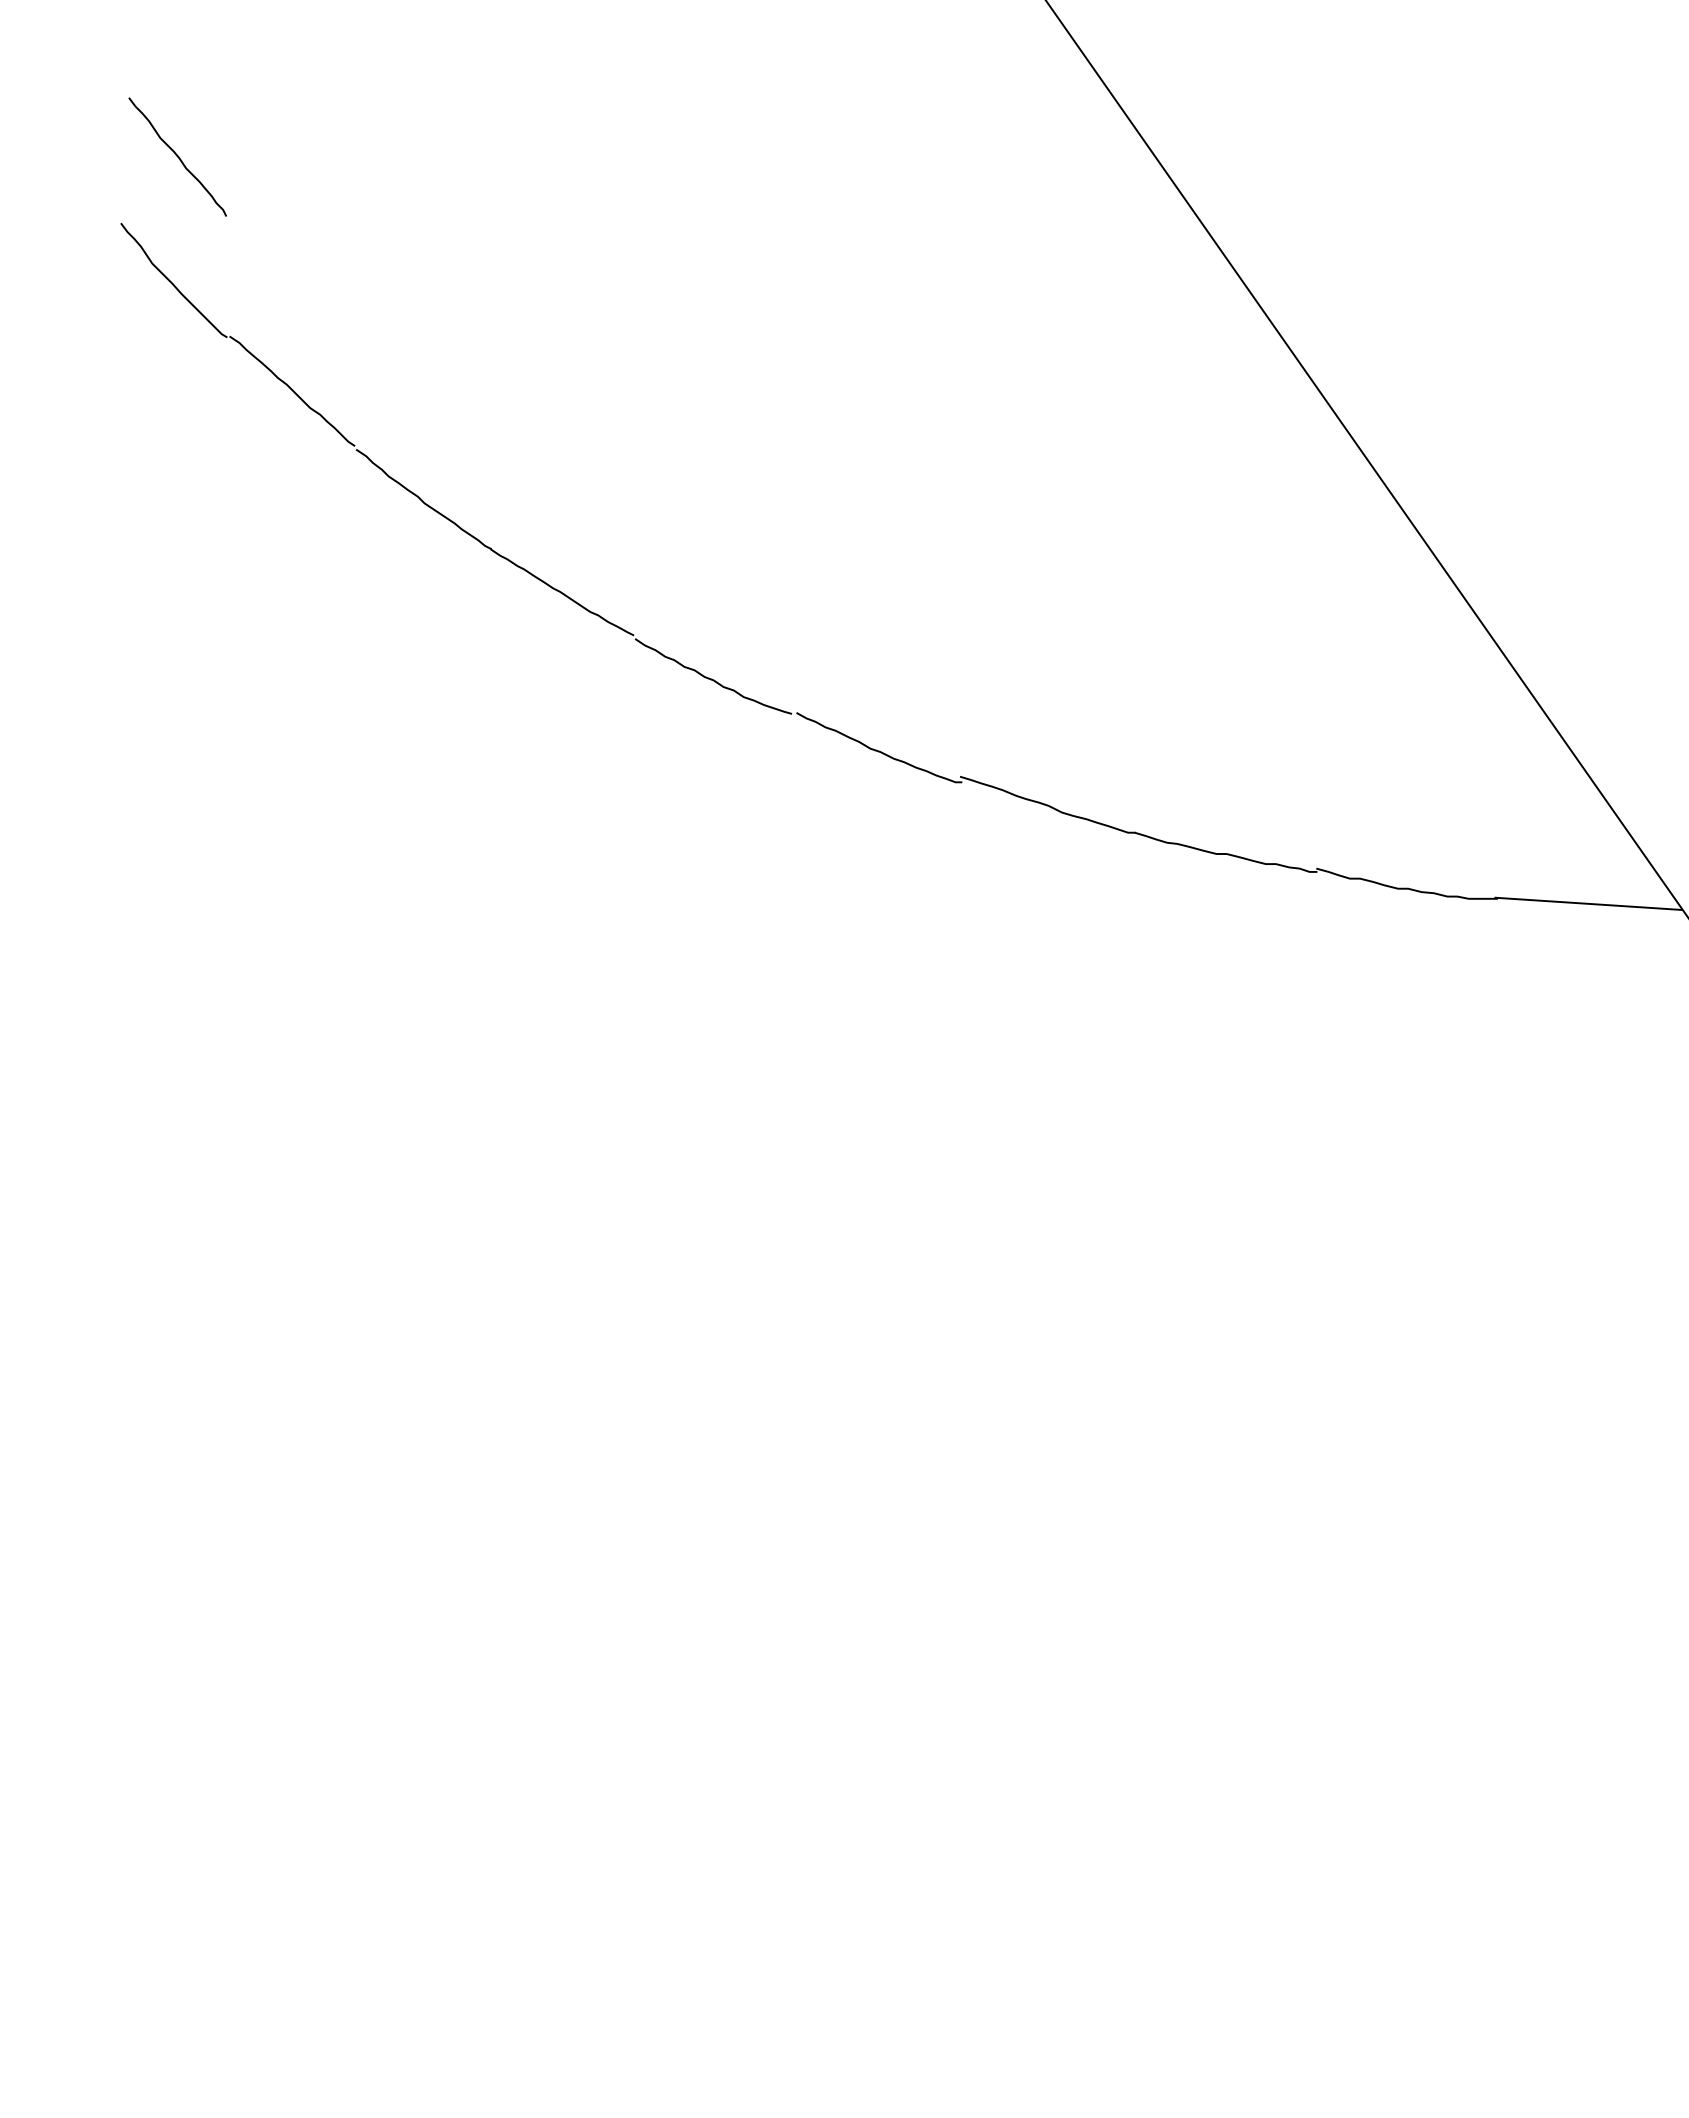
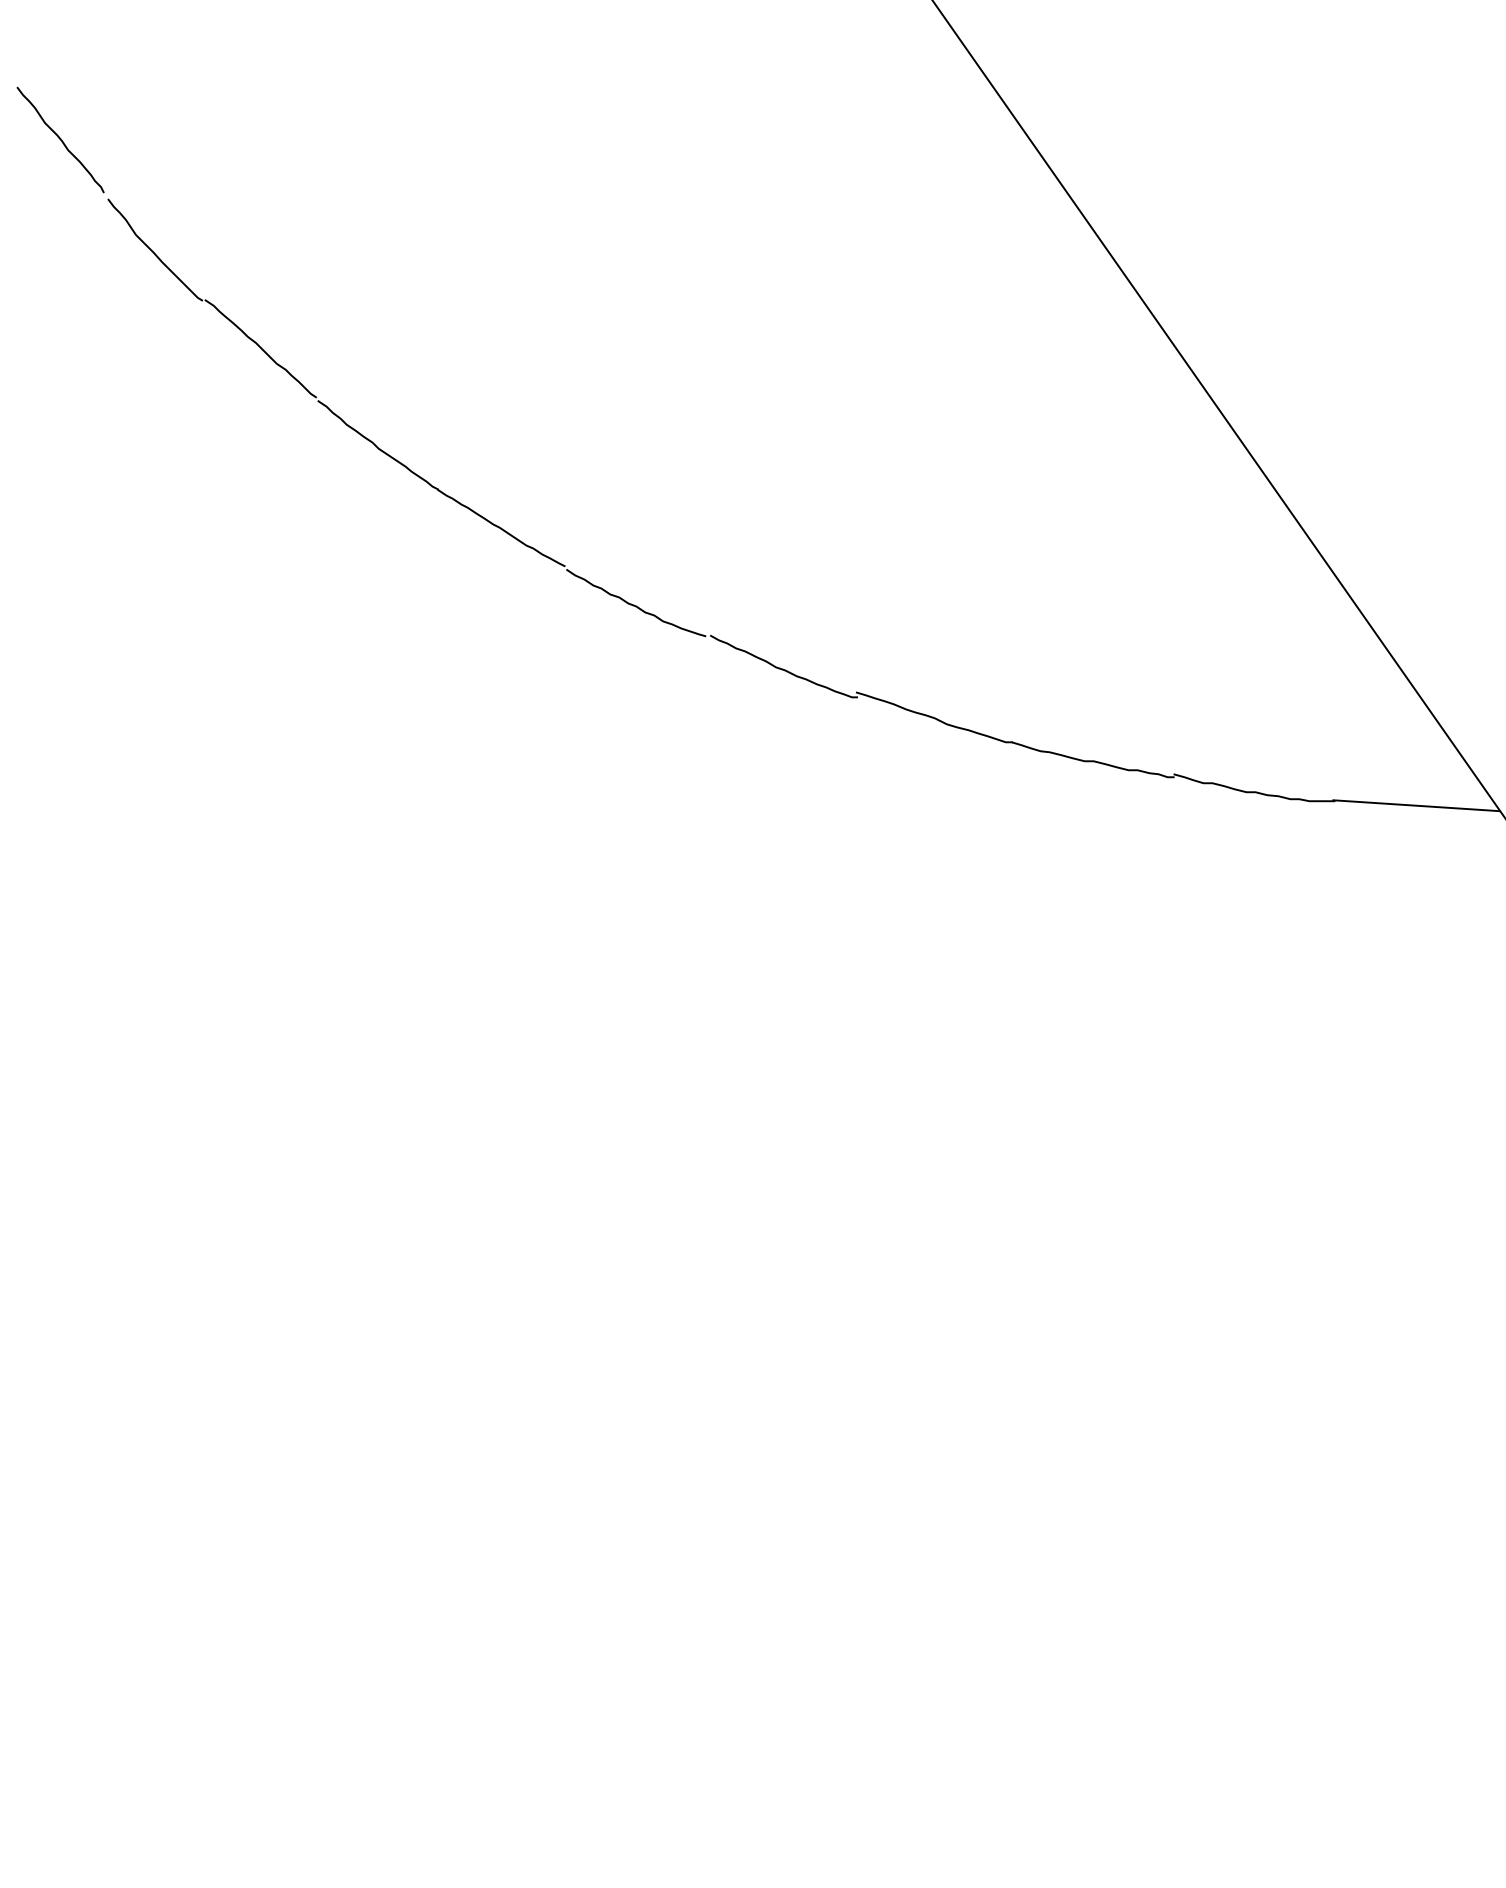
curve: (177, 156) -> (60, 139), moved

